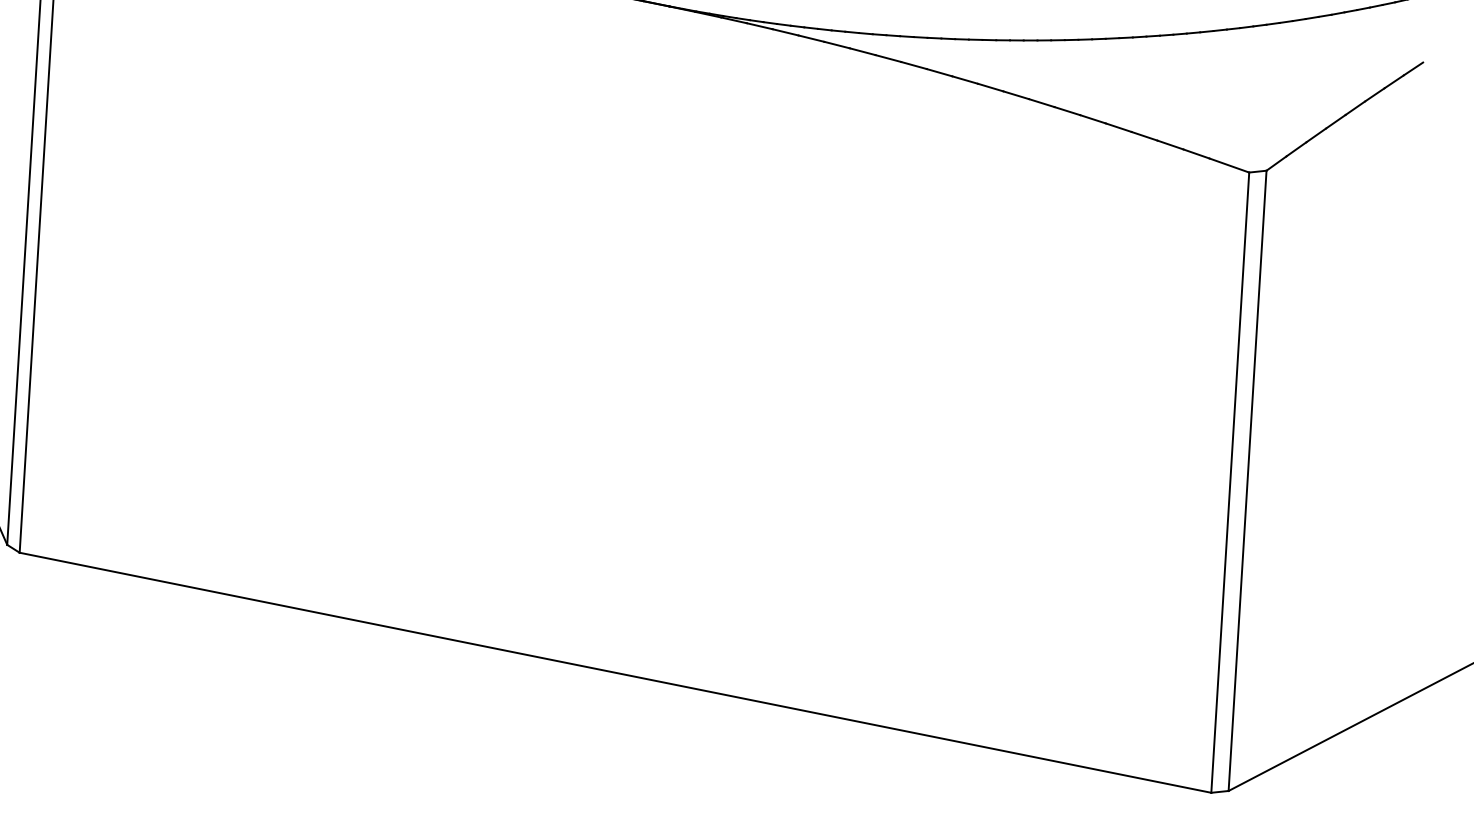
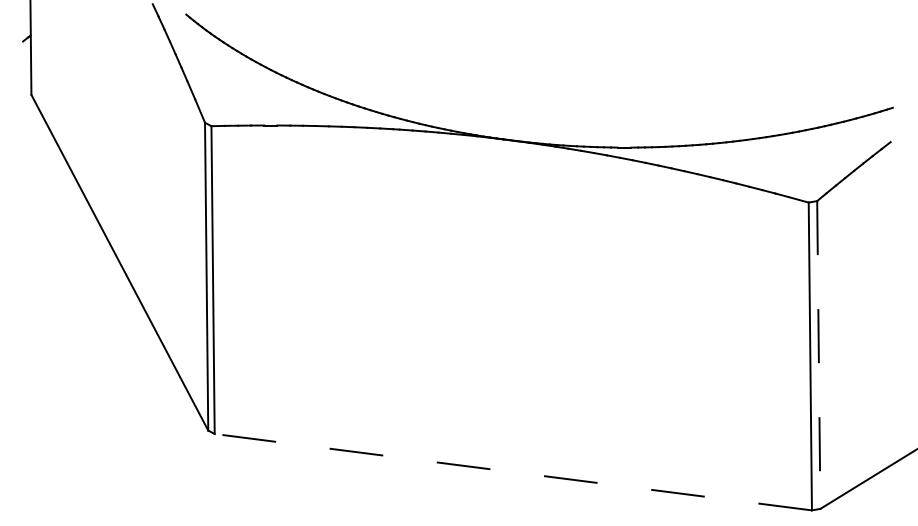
line: (1247, 479) -> (818, 354), solid -> dashed
line: (613, 673) -> (512, 472), solid -> dashed

